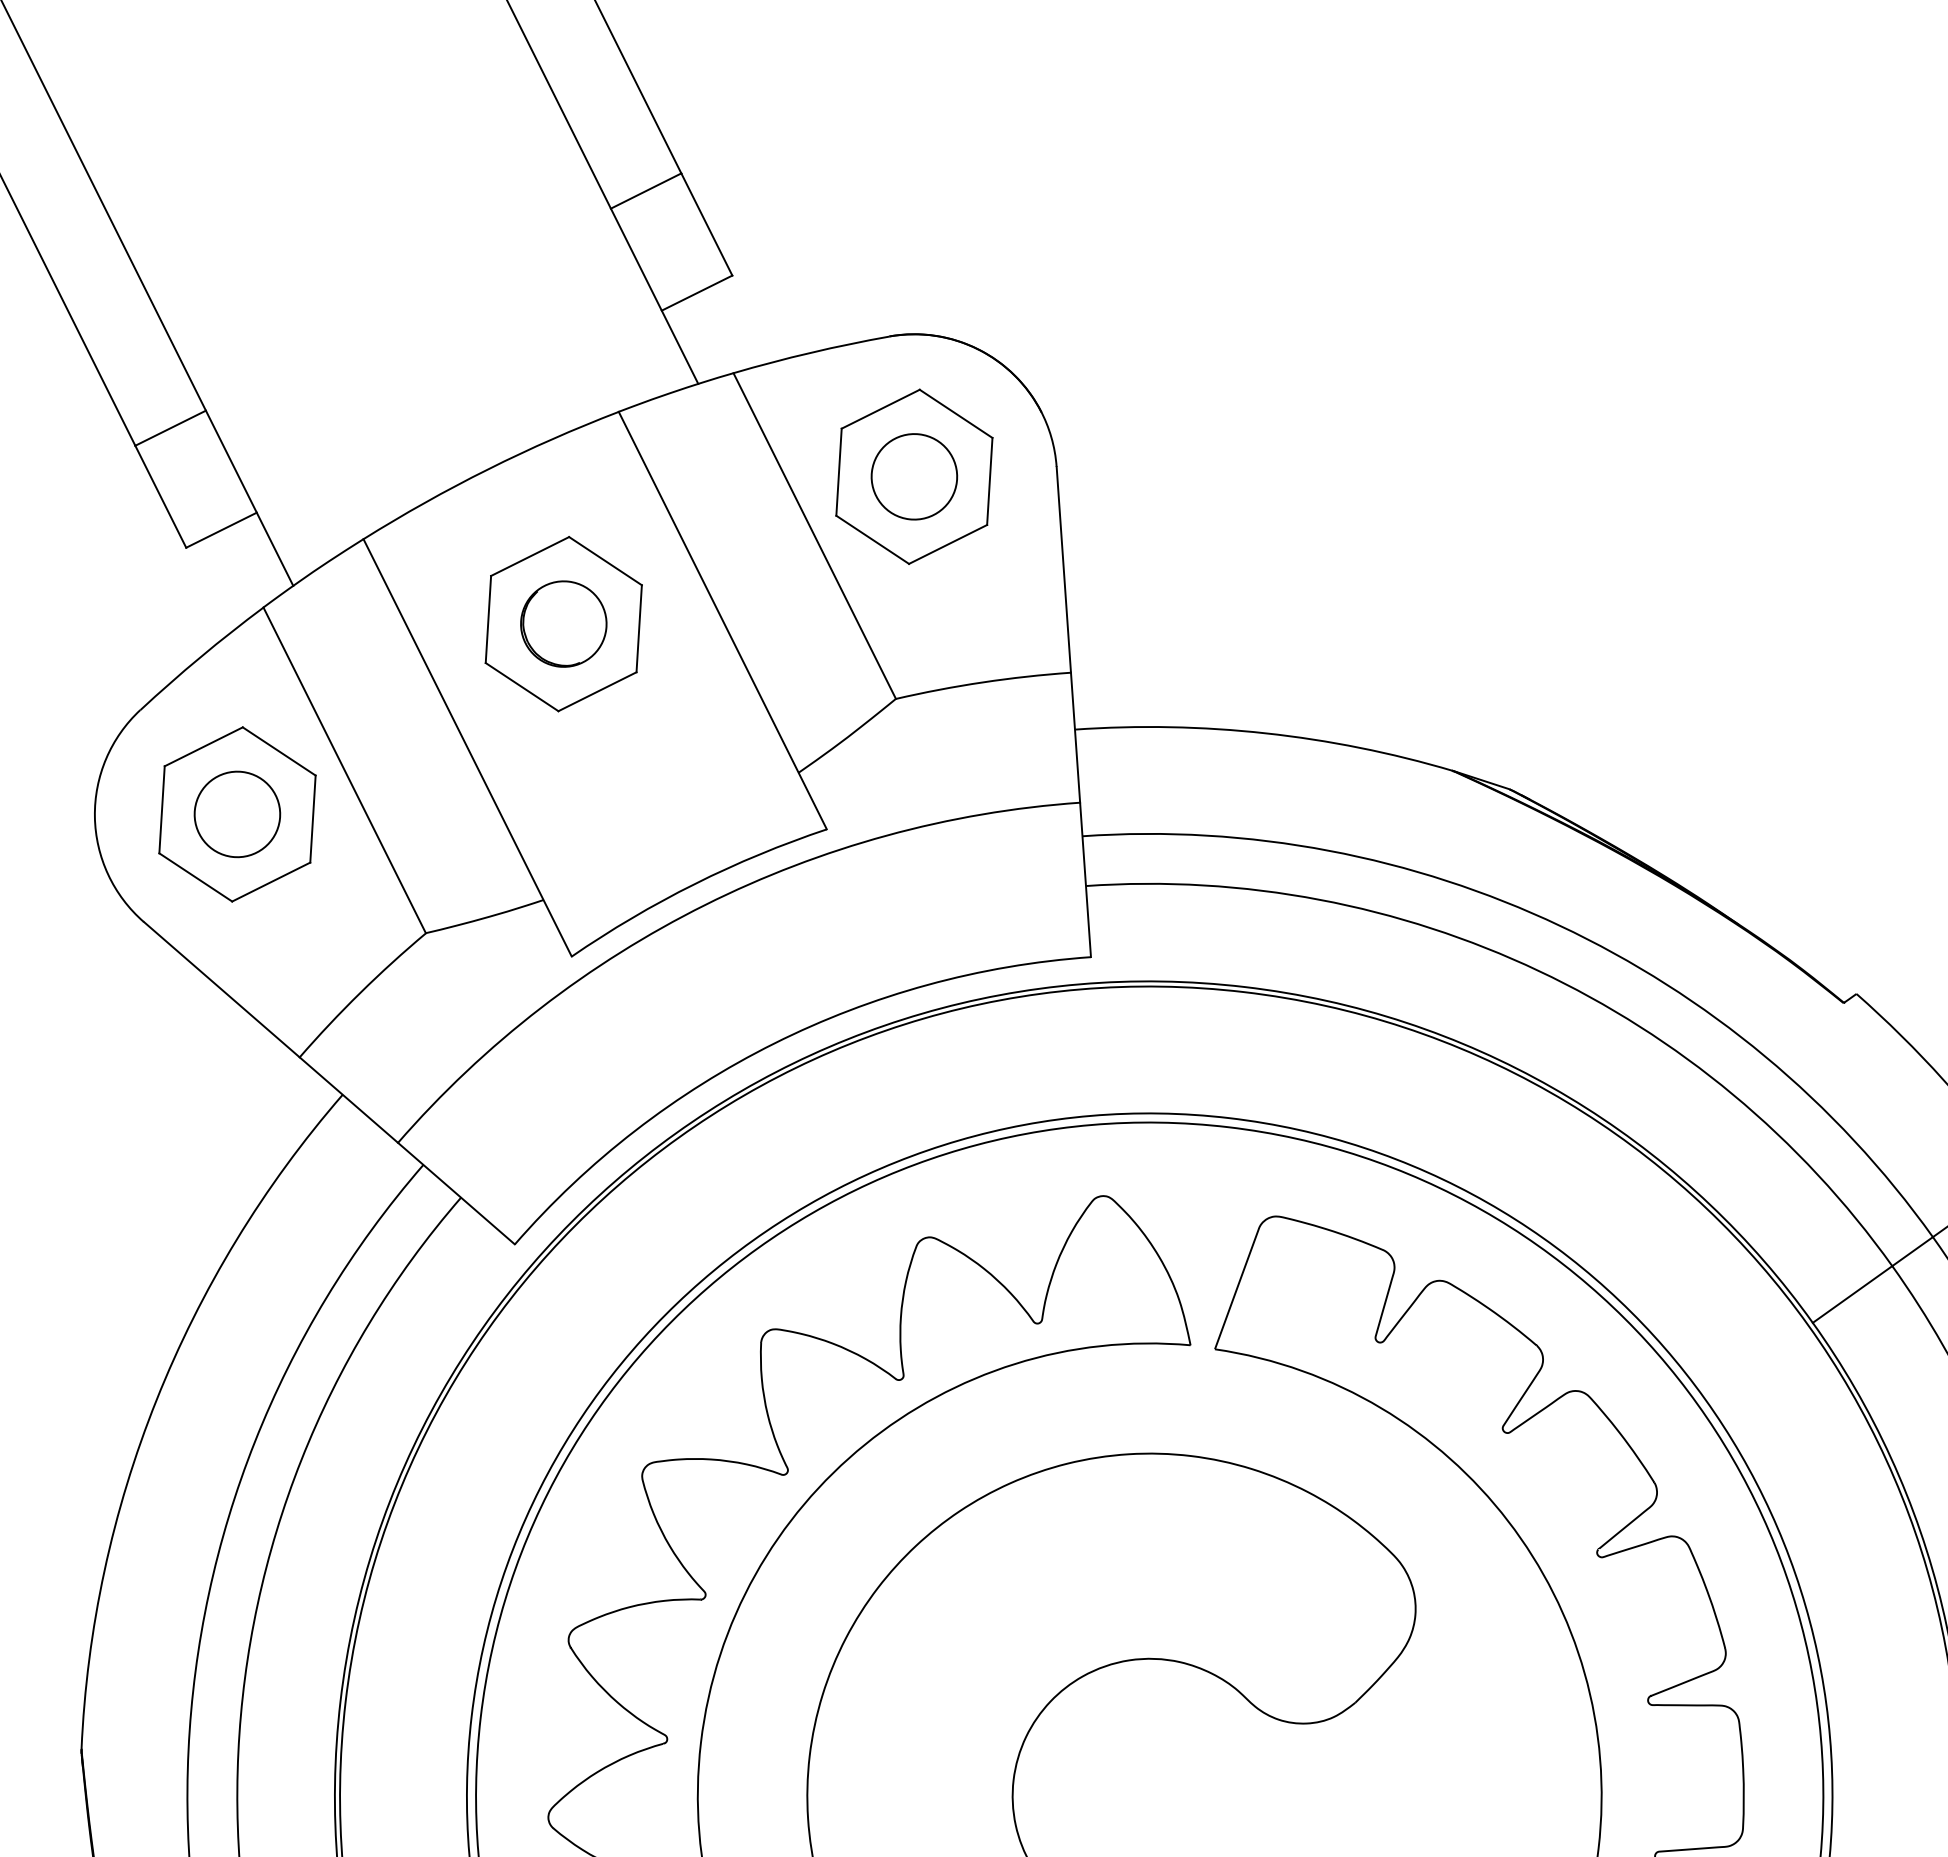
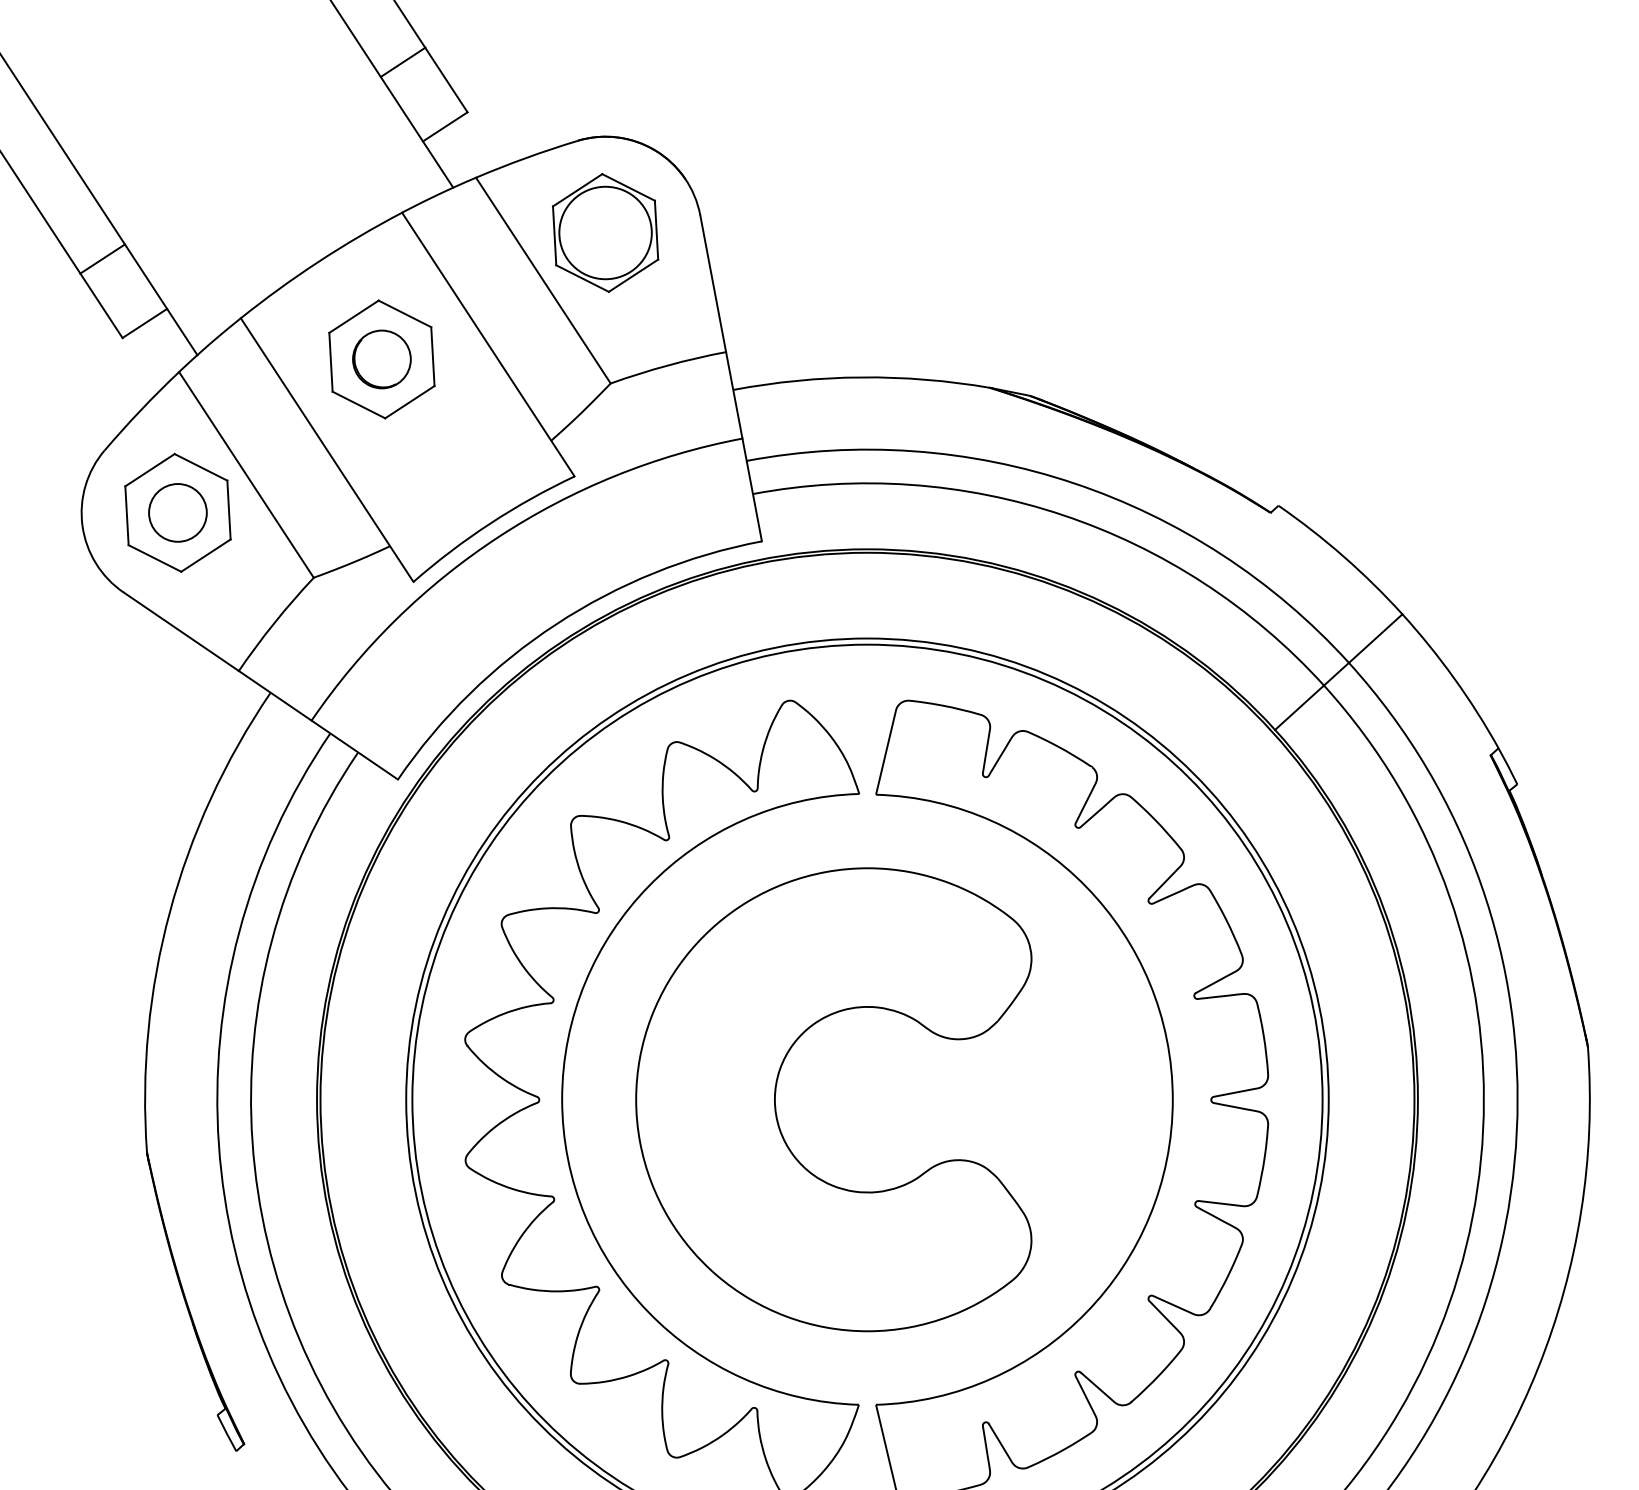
circle: (914, 476) -> (605, 232), size x1.6

